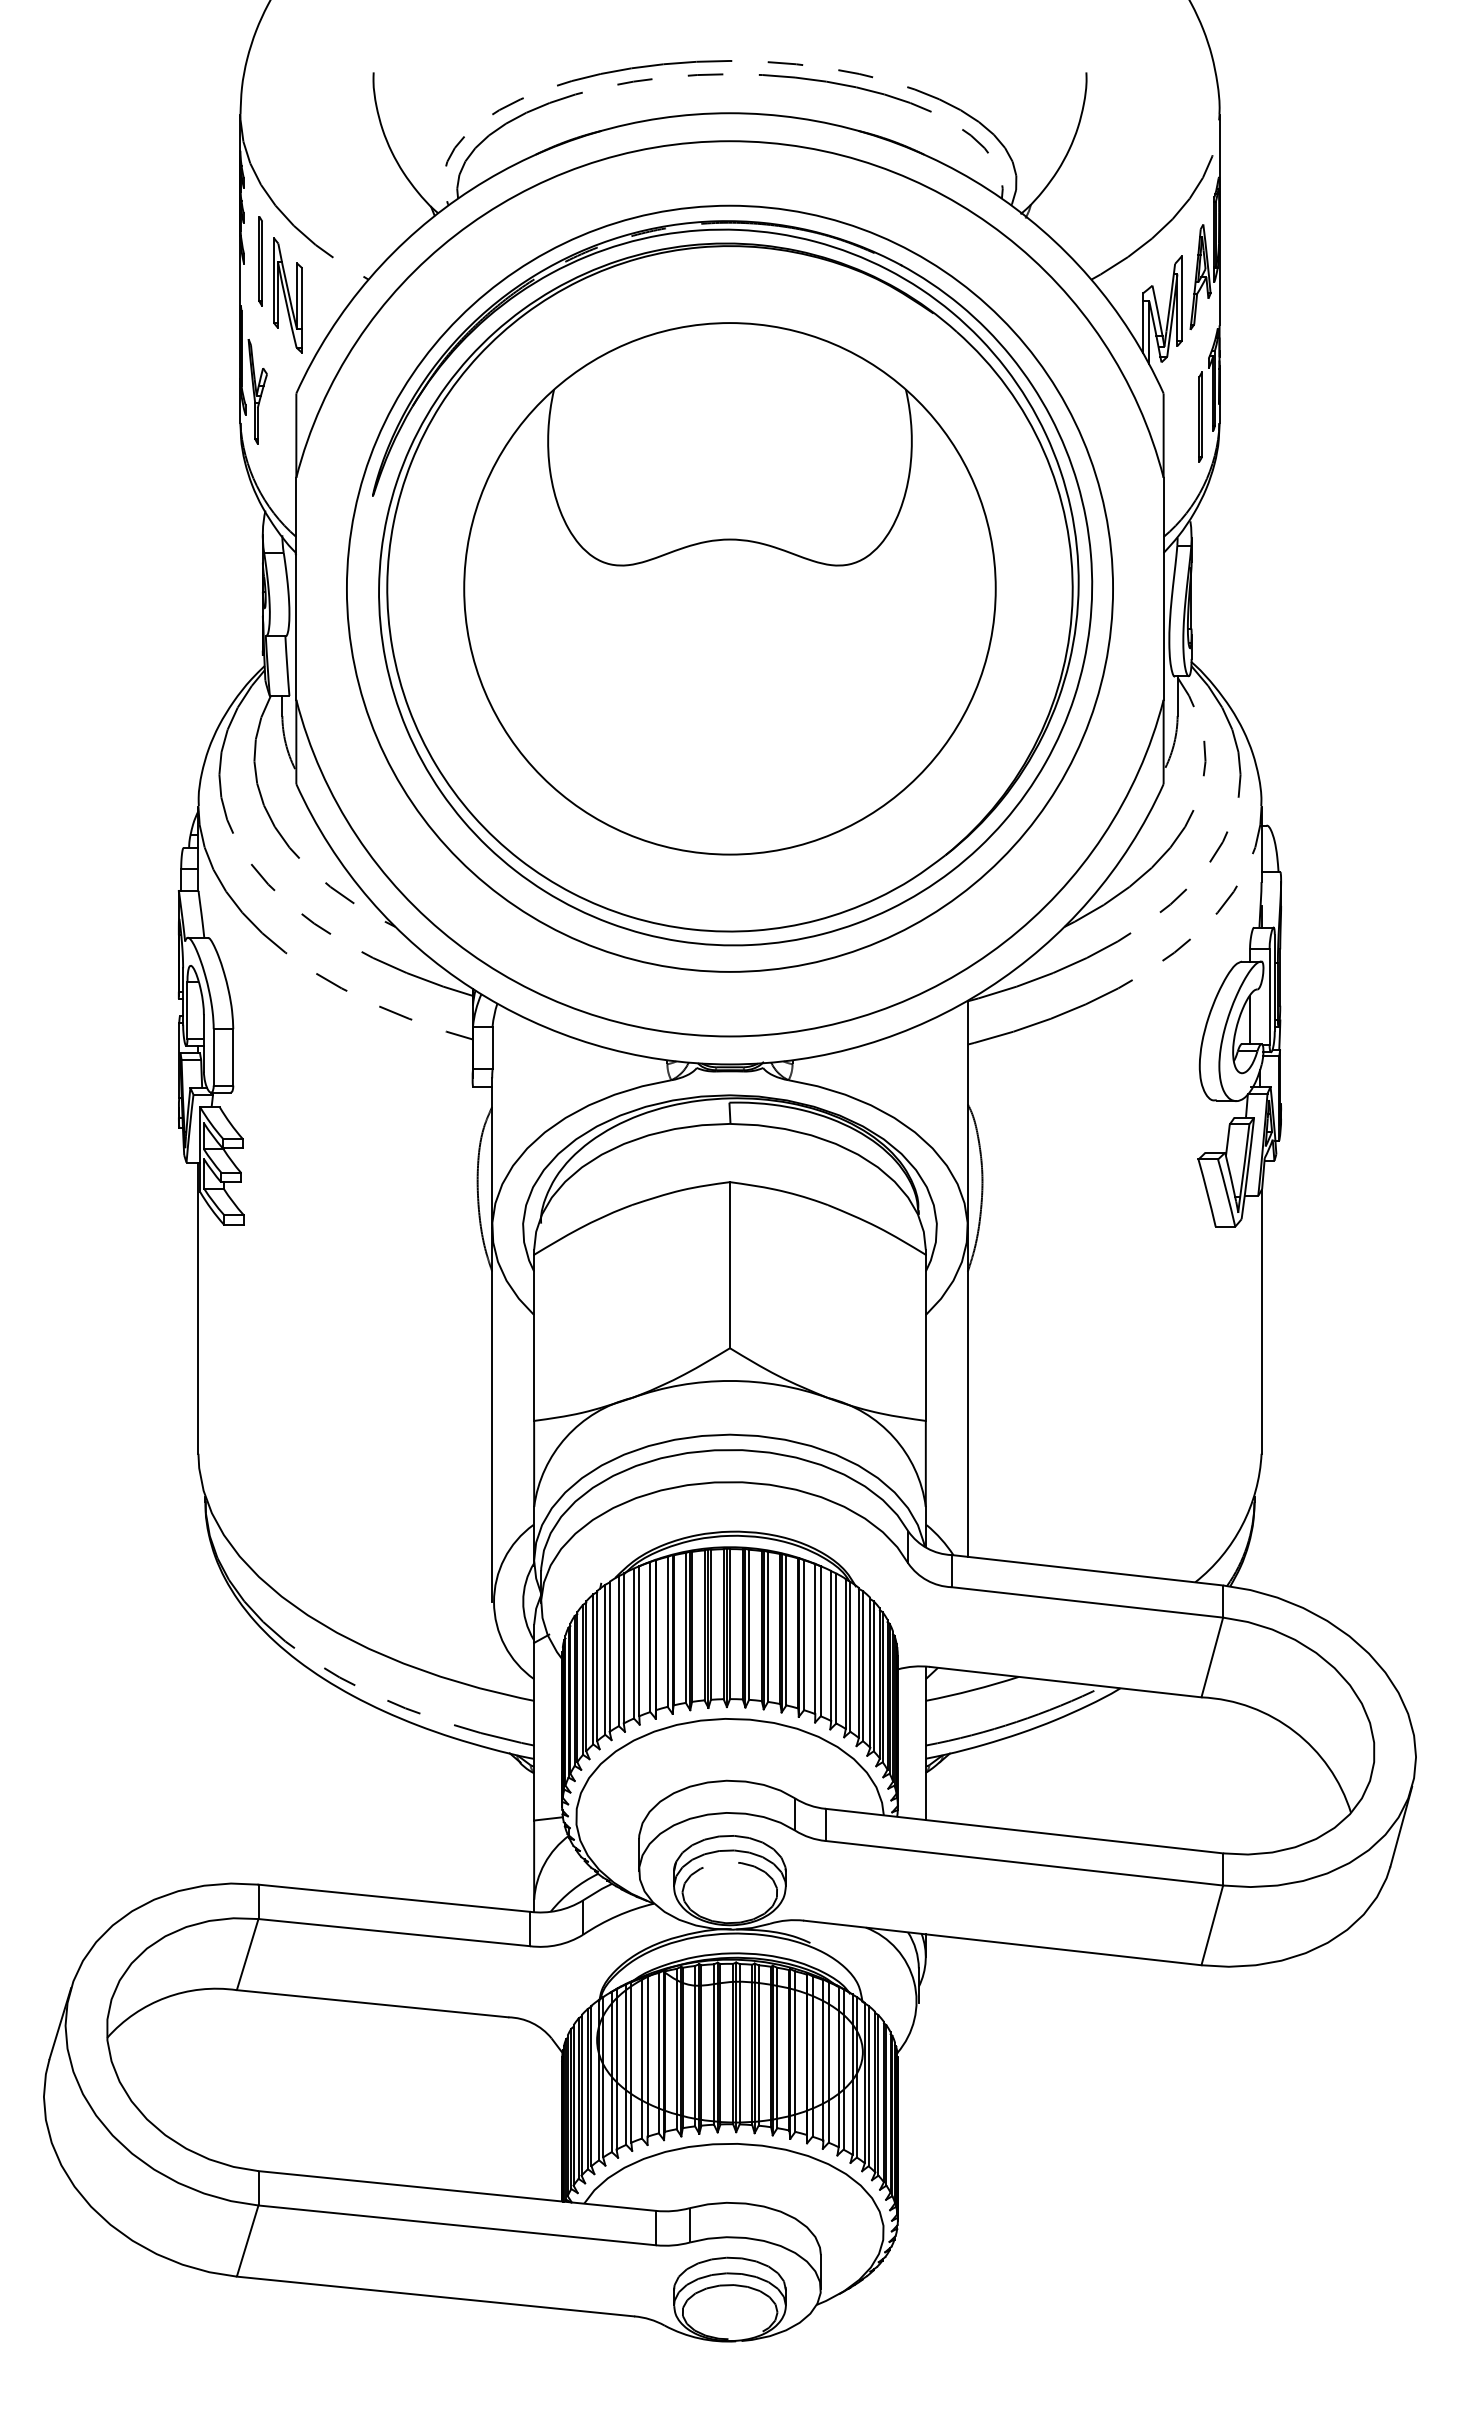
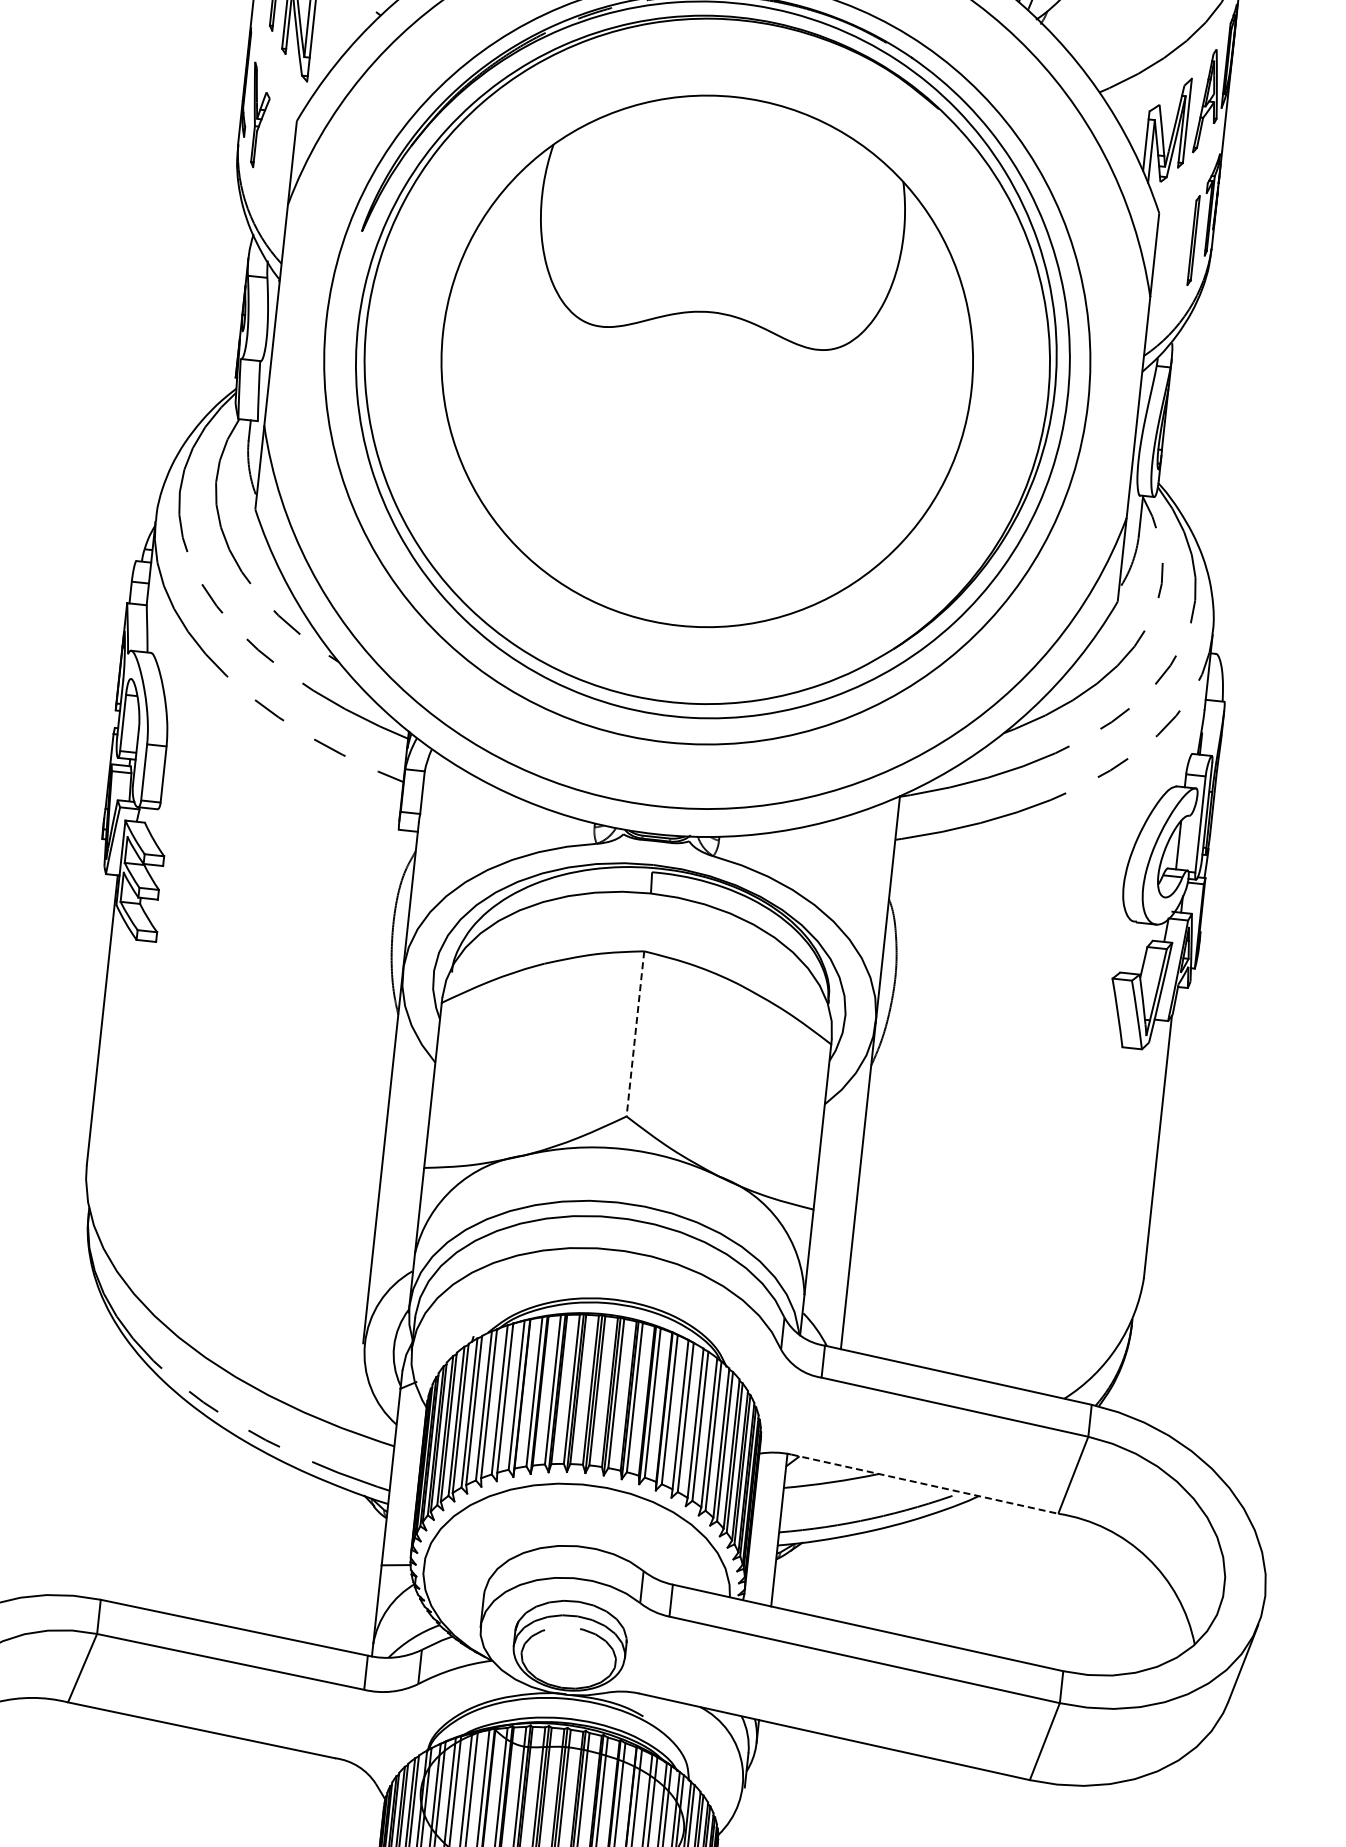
line: (729, 1265) -> (634, 1034), solid -> dashed
line: (1065, 1682) -> (924, 1484), solid -> dashed

